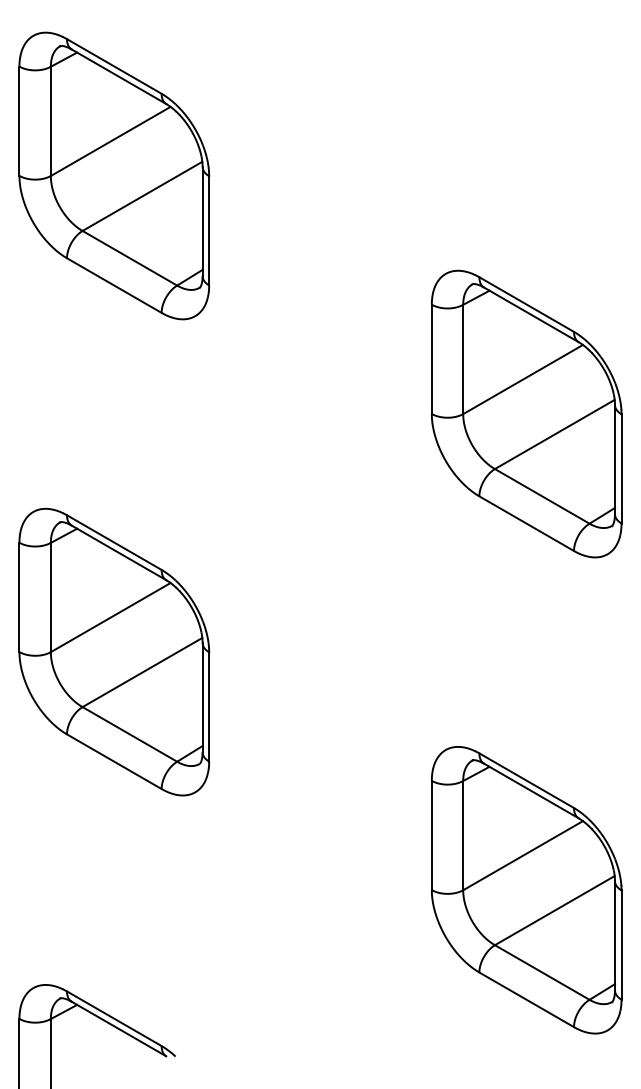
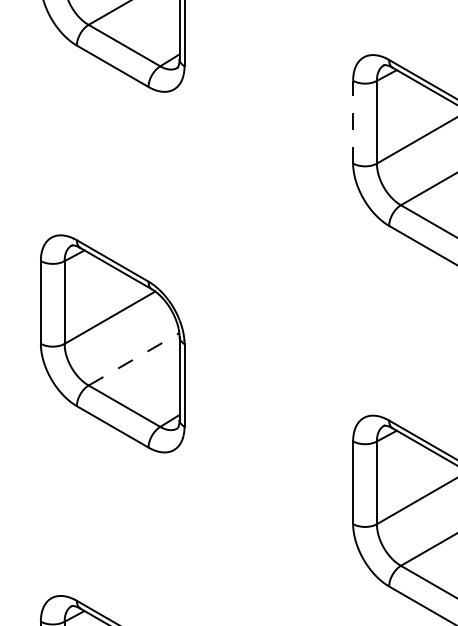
line: (431, 359) -> (352, 122), solid -> dashed
line: (142, 672) -> (134, 359), solid -> dashed

